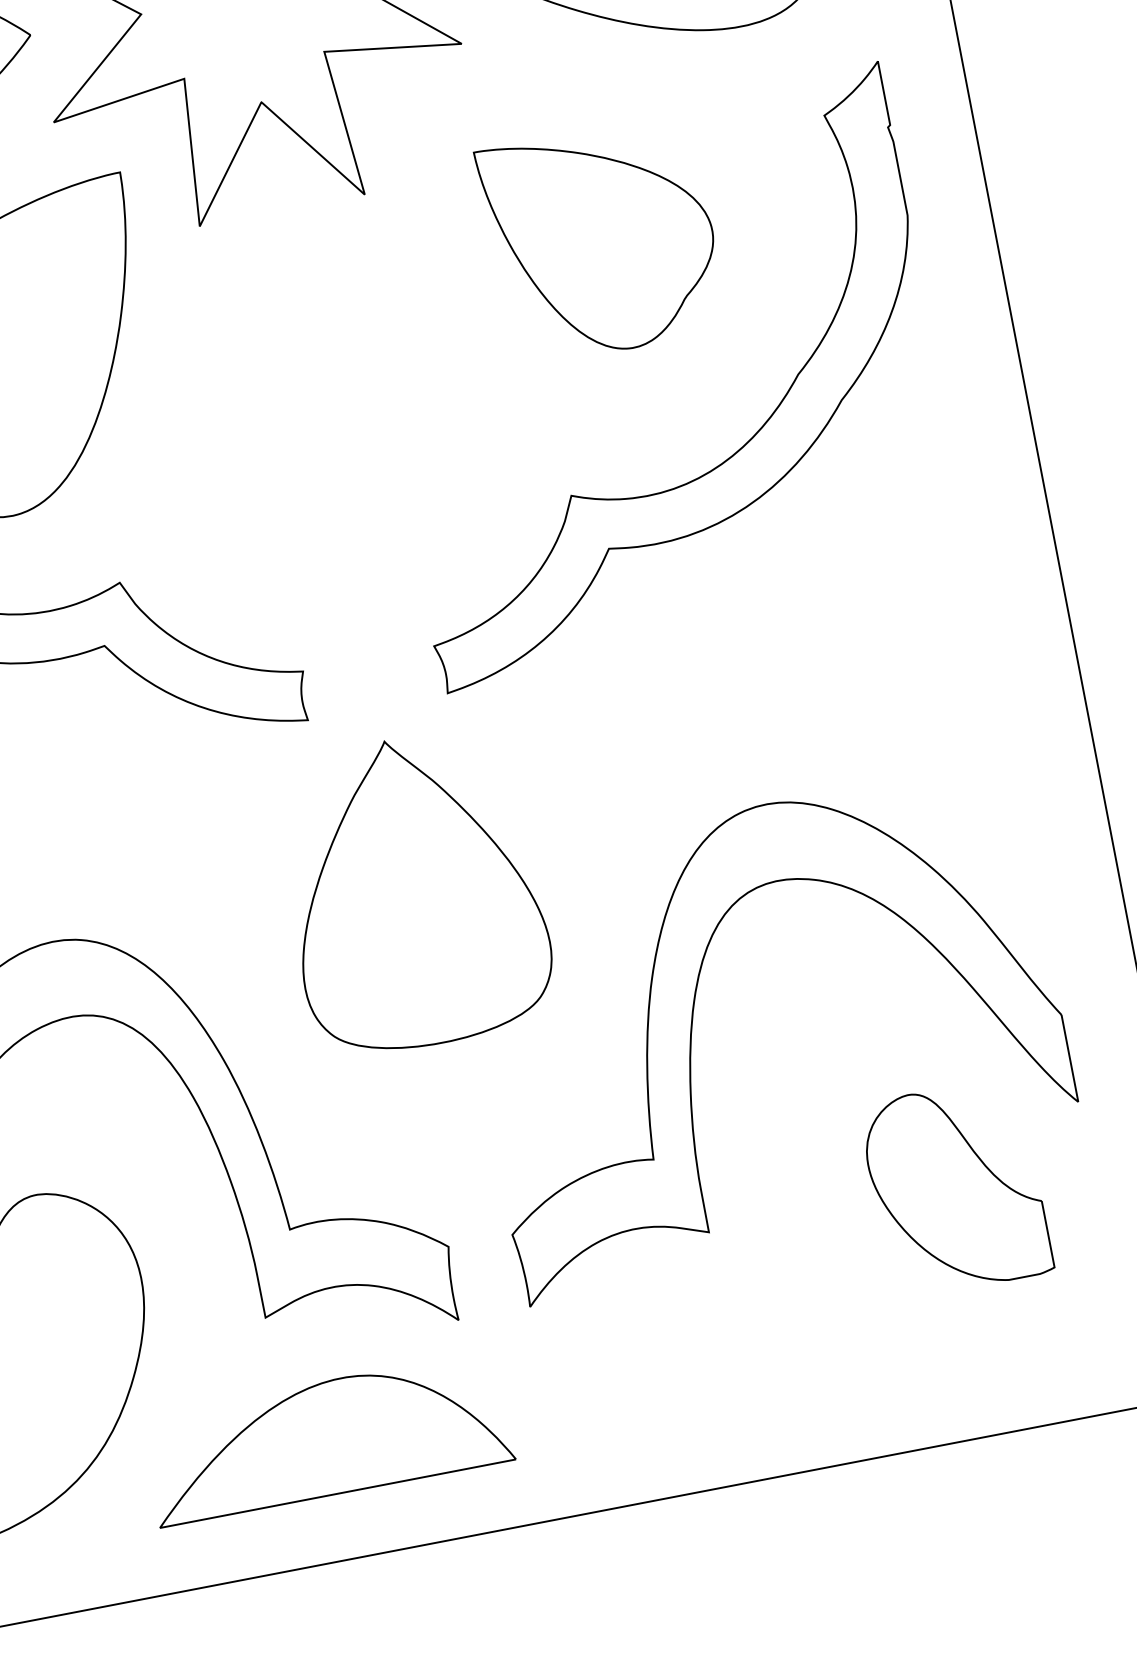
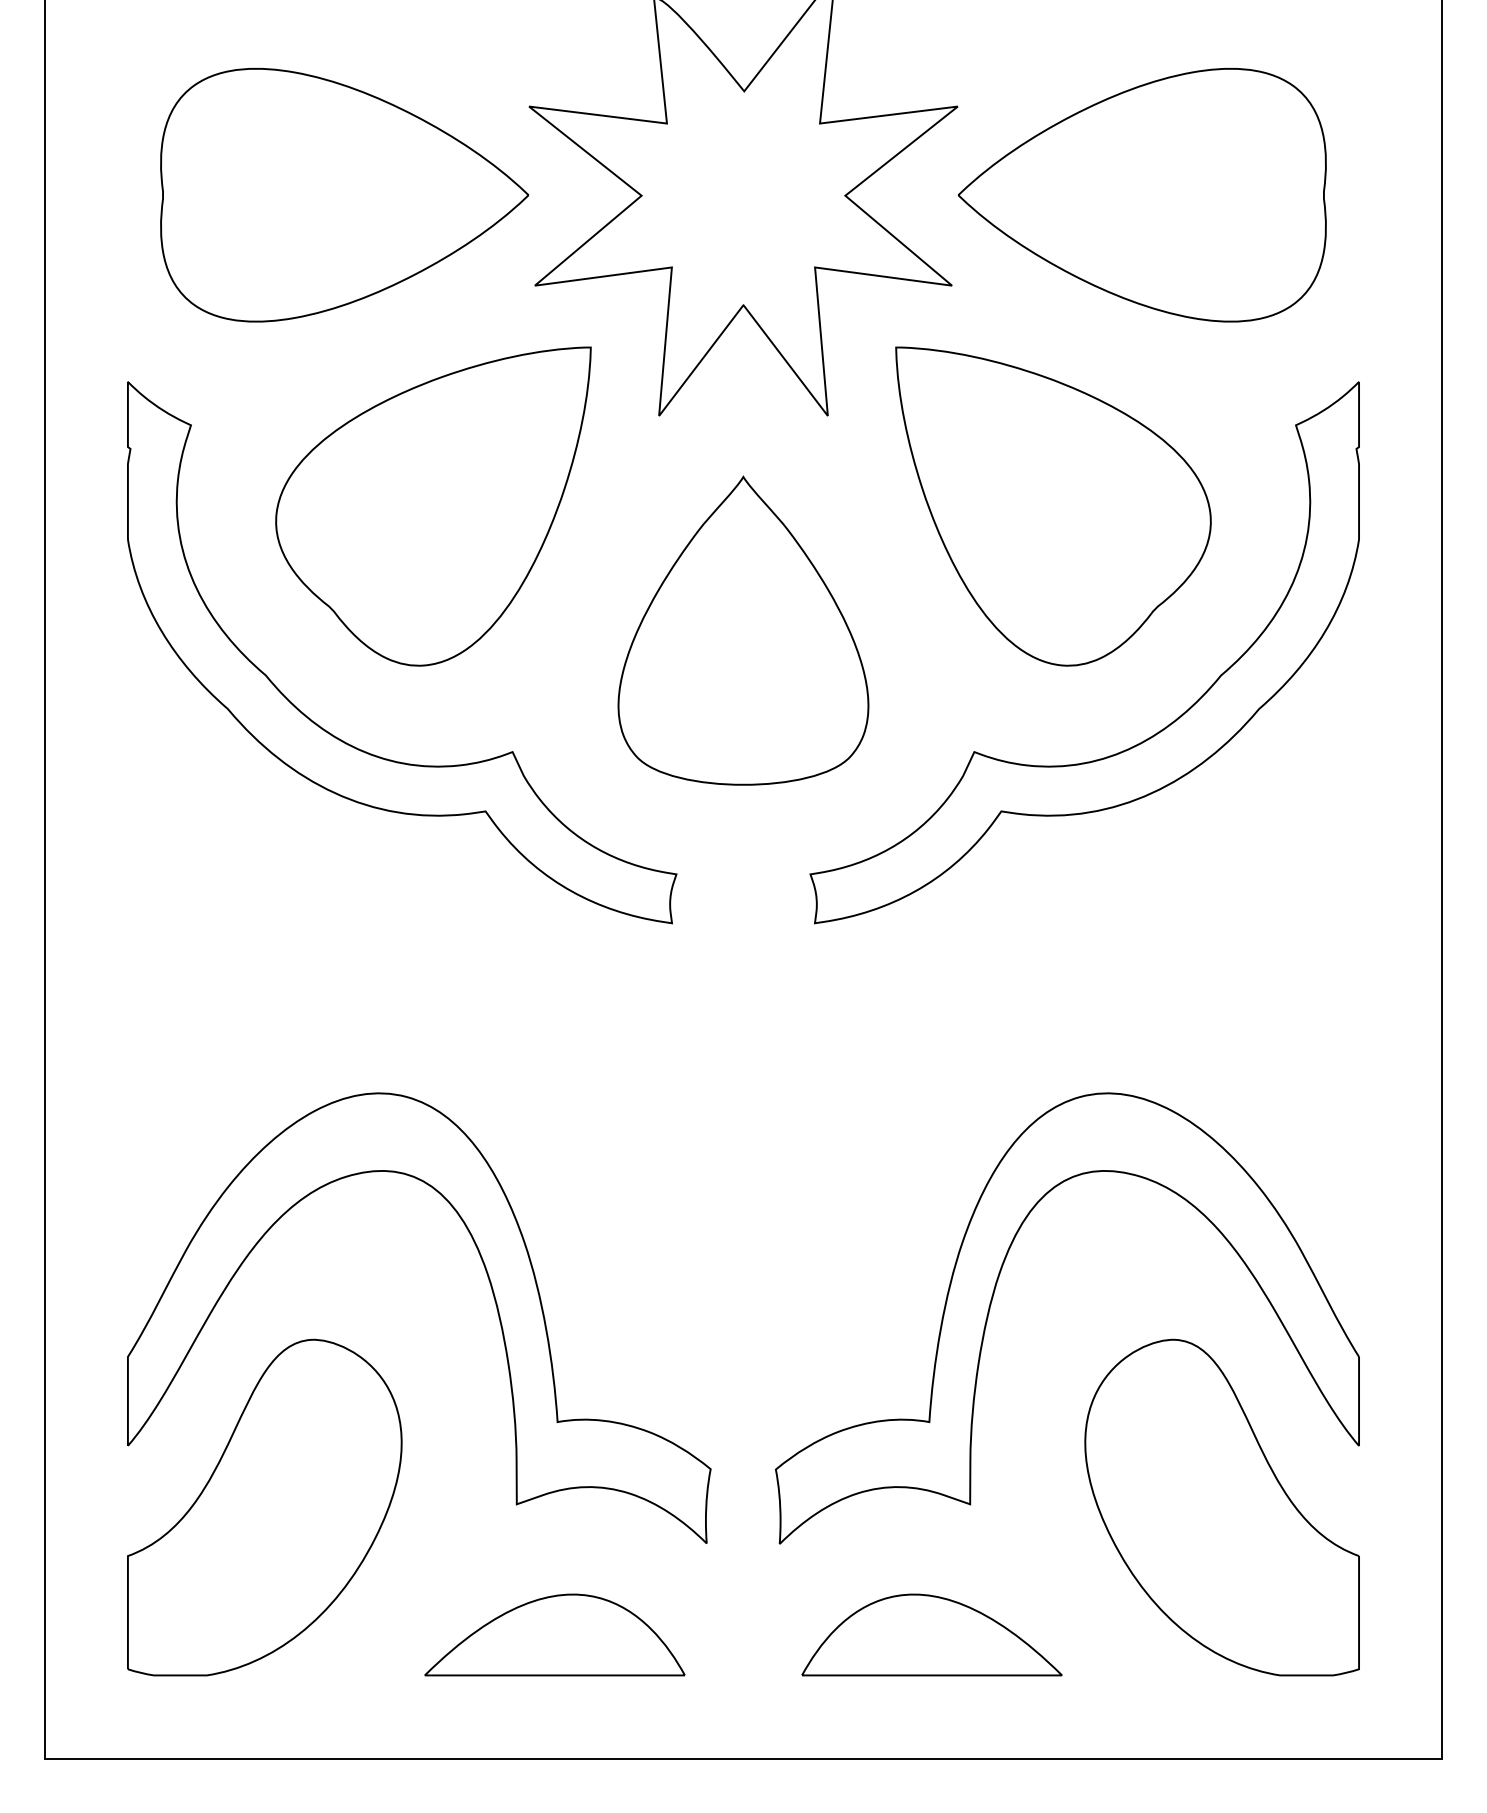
part: (602, 240) -> (1053, 506), size x1.43
part: (413, 891) -> (743, 630), moved
part: (955, 1188) -> (1221, 1507), size x1.67
part: (695, 1366) -> (931, 1634), added
part: (326, 1437) -> (554, 1634), size x0.71

